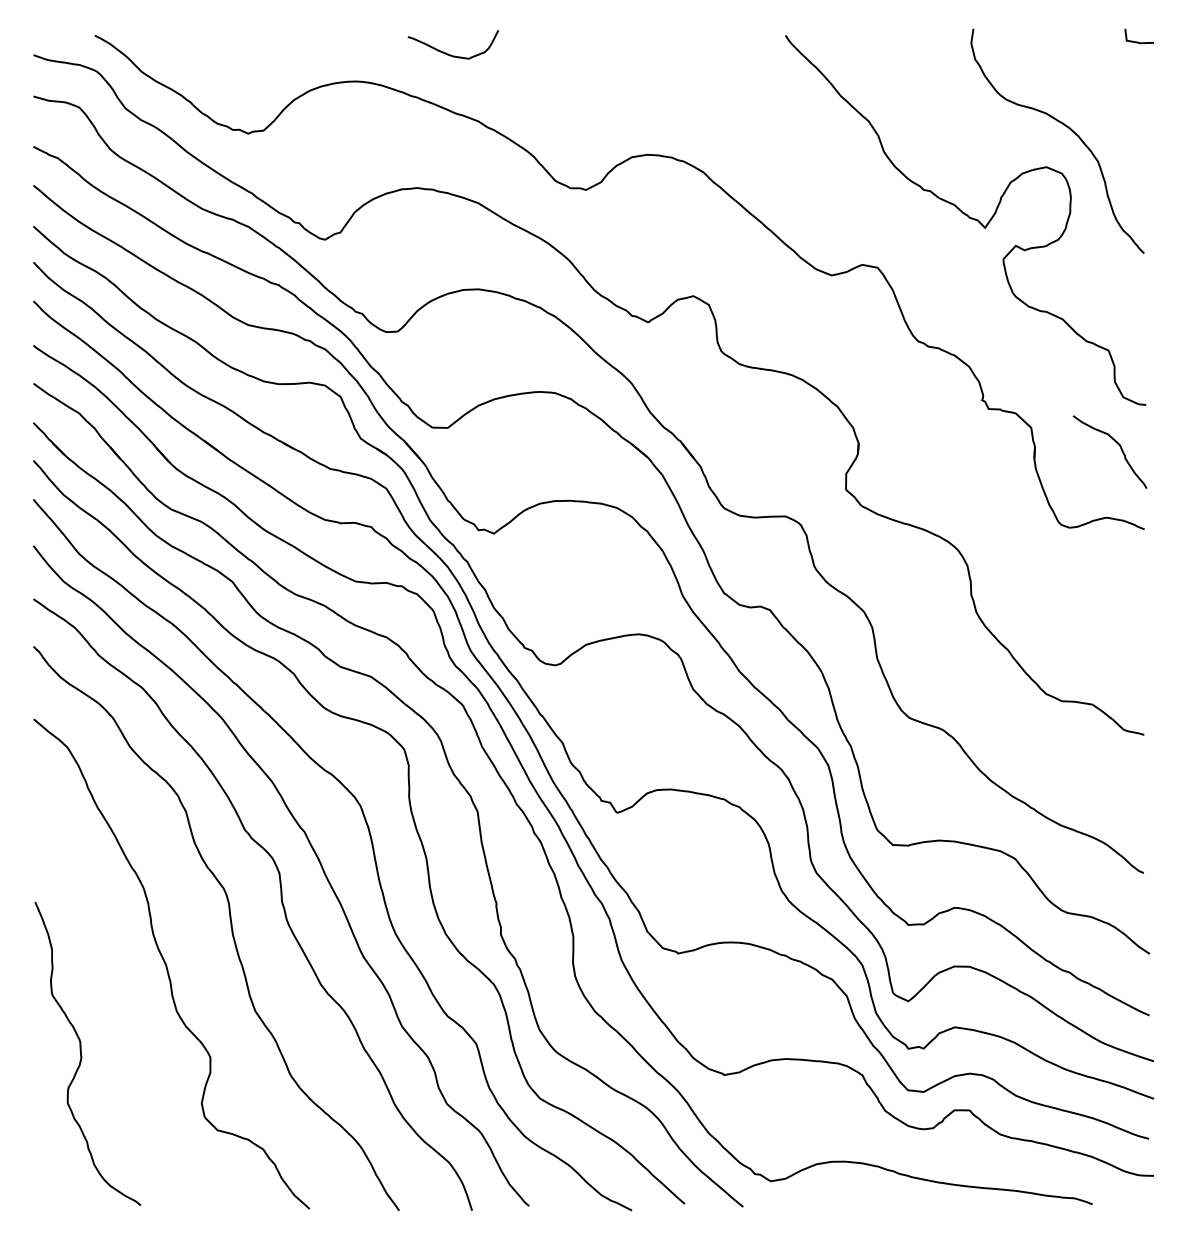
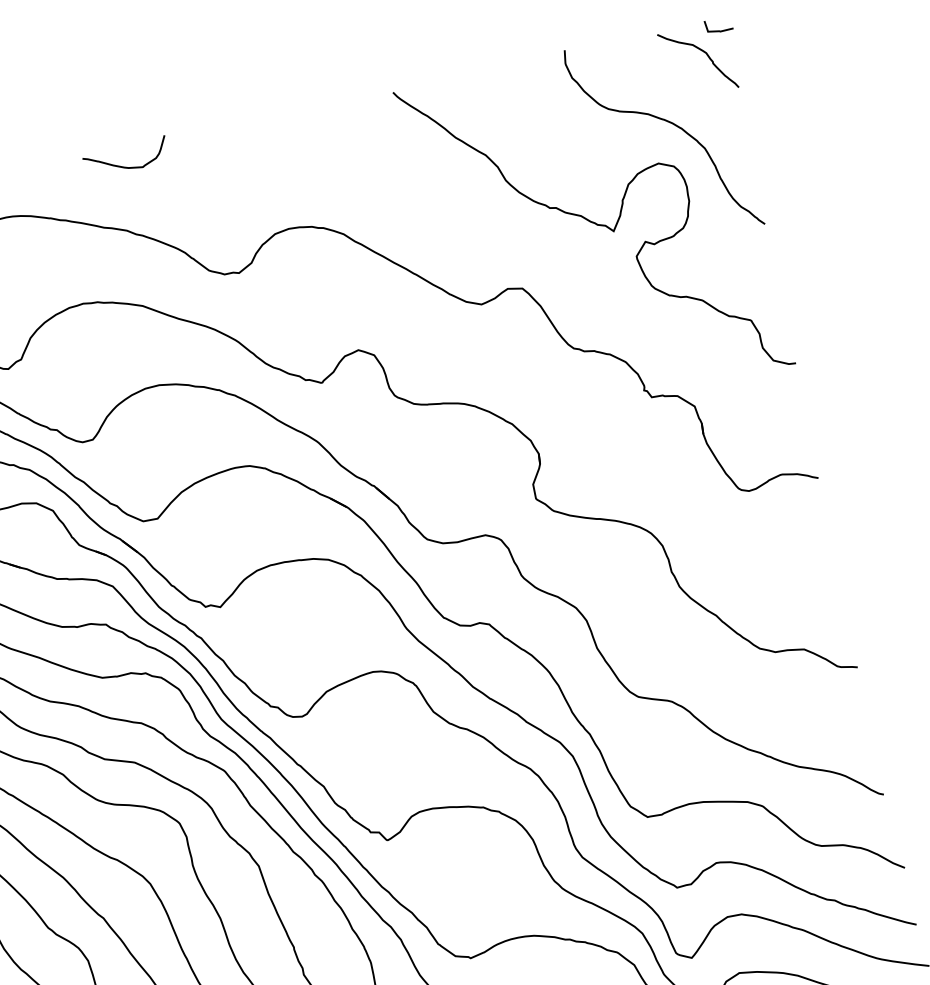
curve: (448, 53) -> (123, 166), moved
curve: (1116, 443) -> (702, 51), moved

